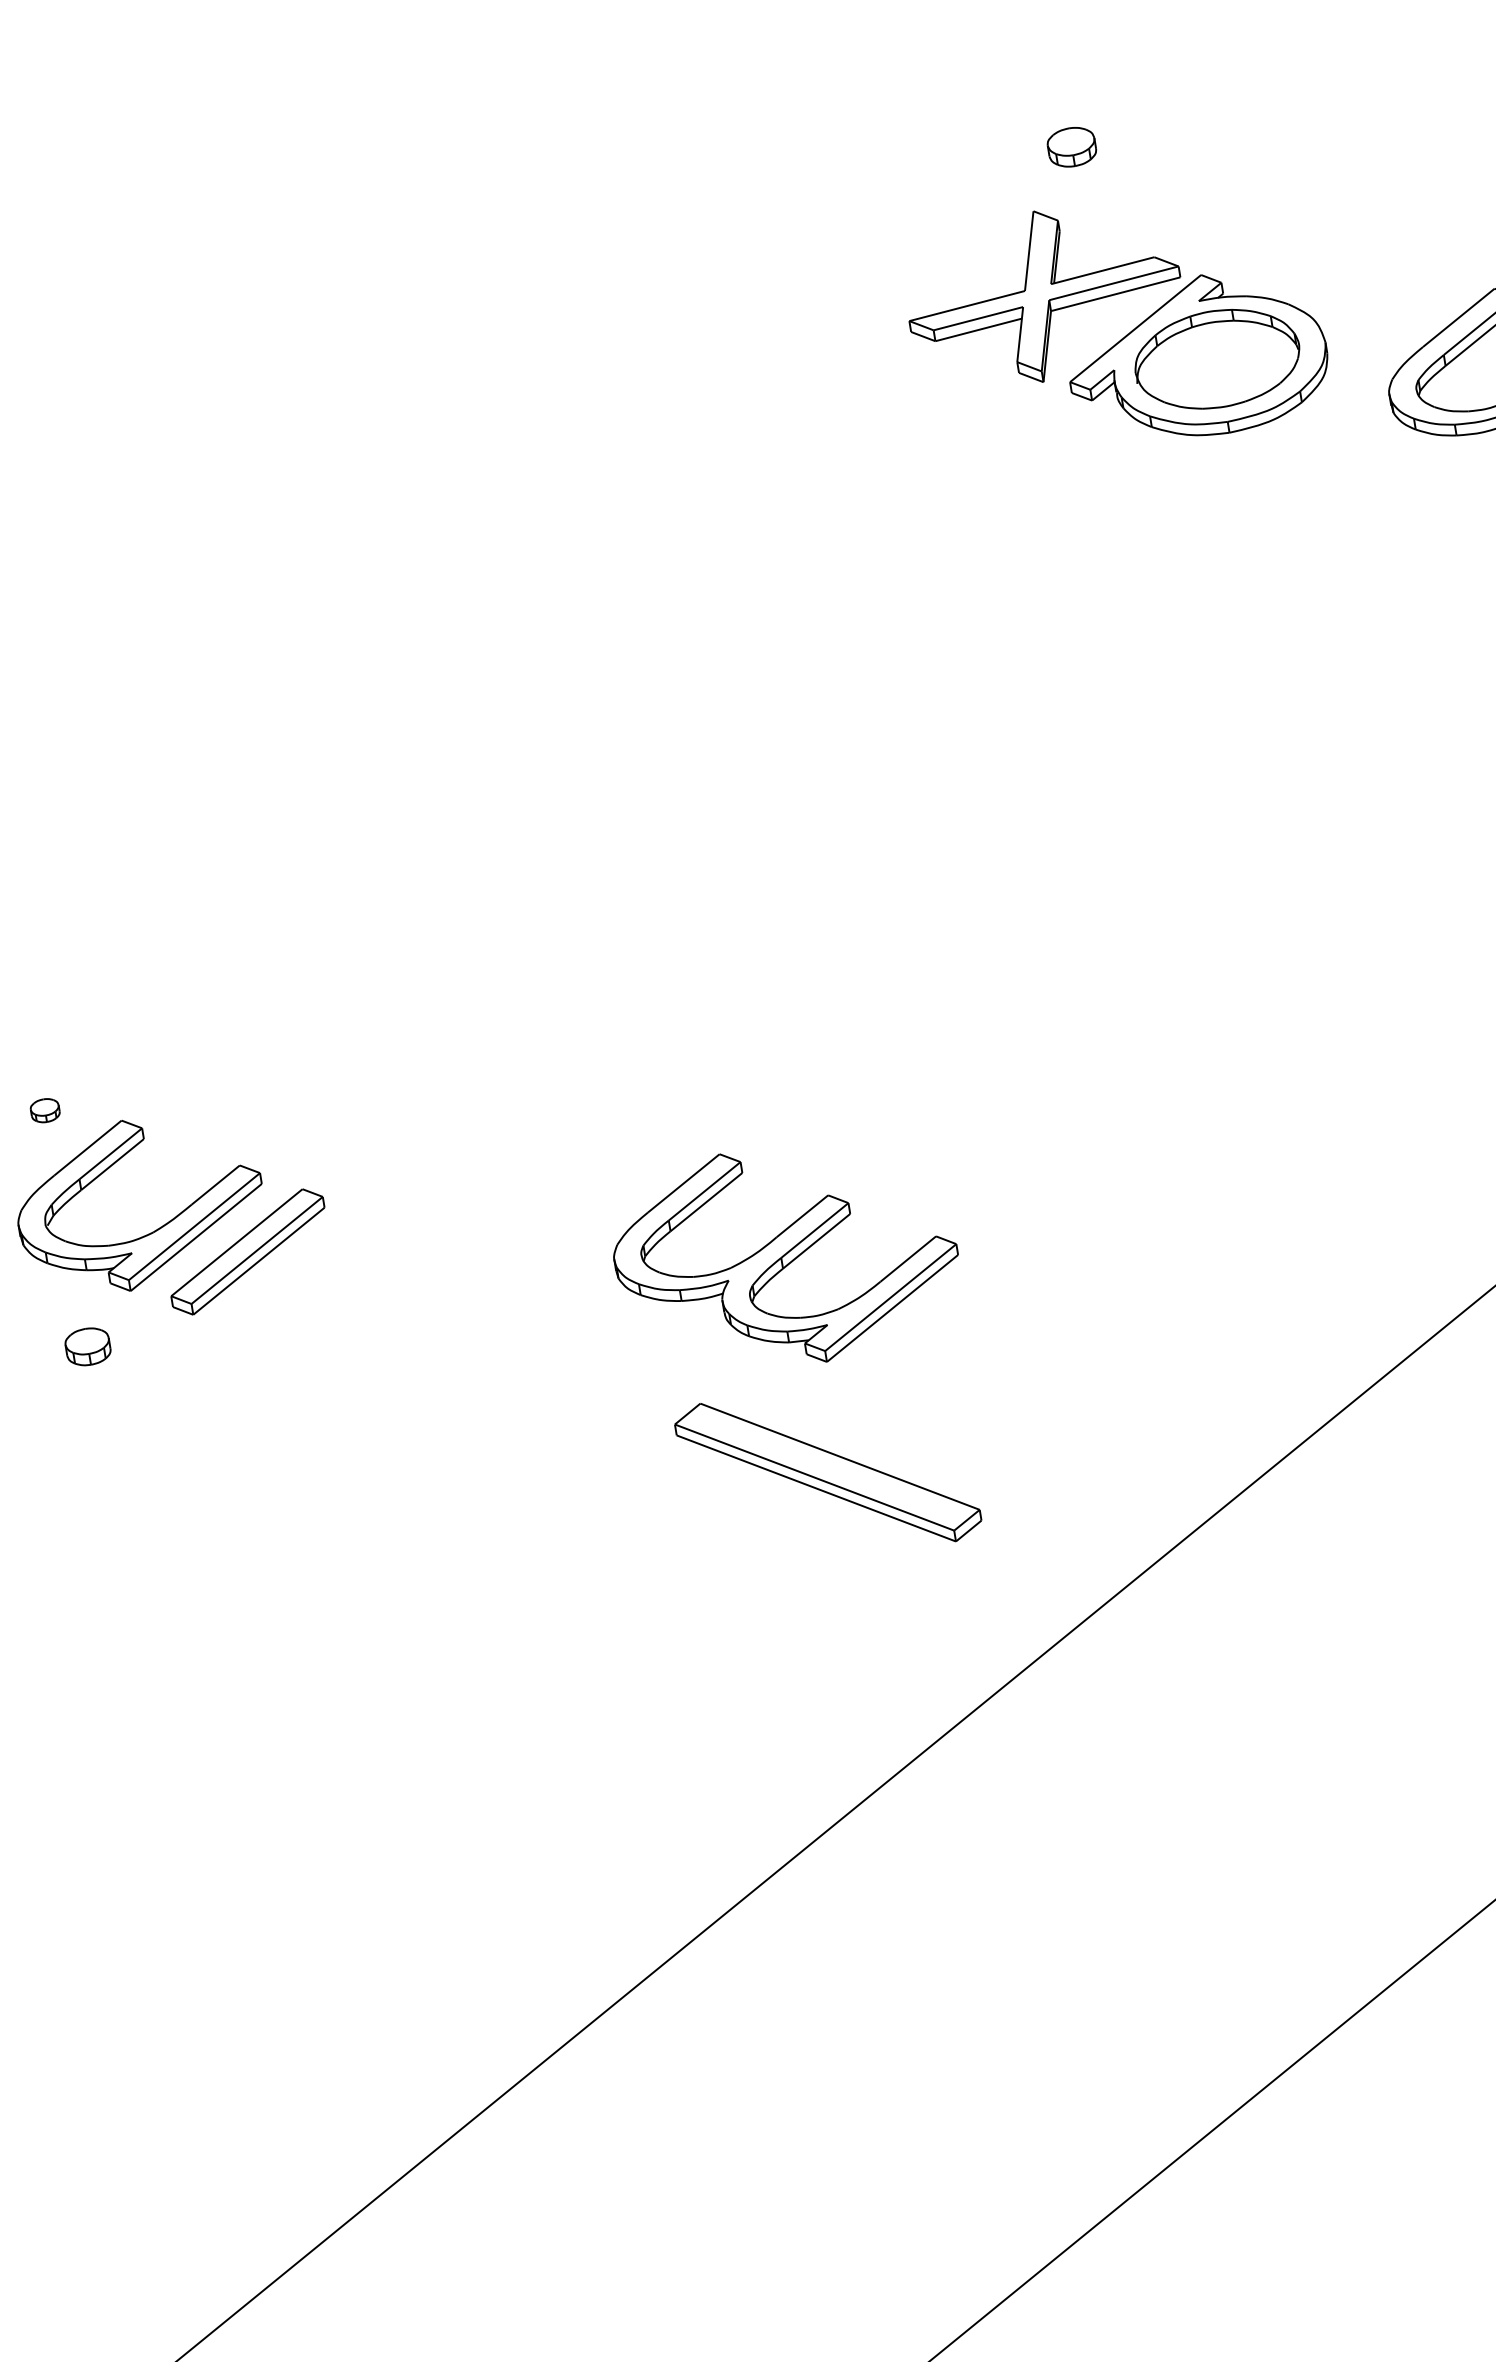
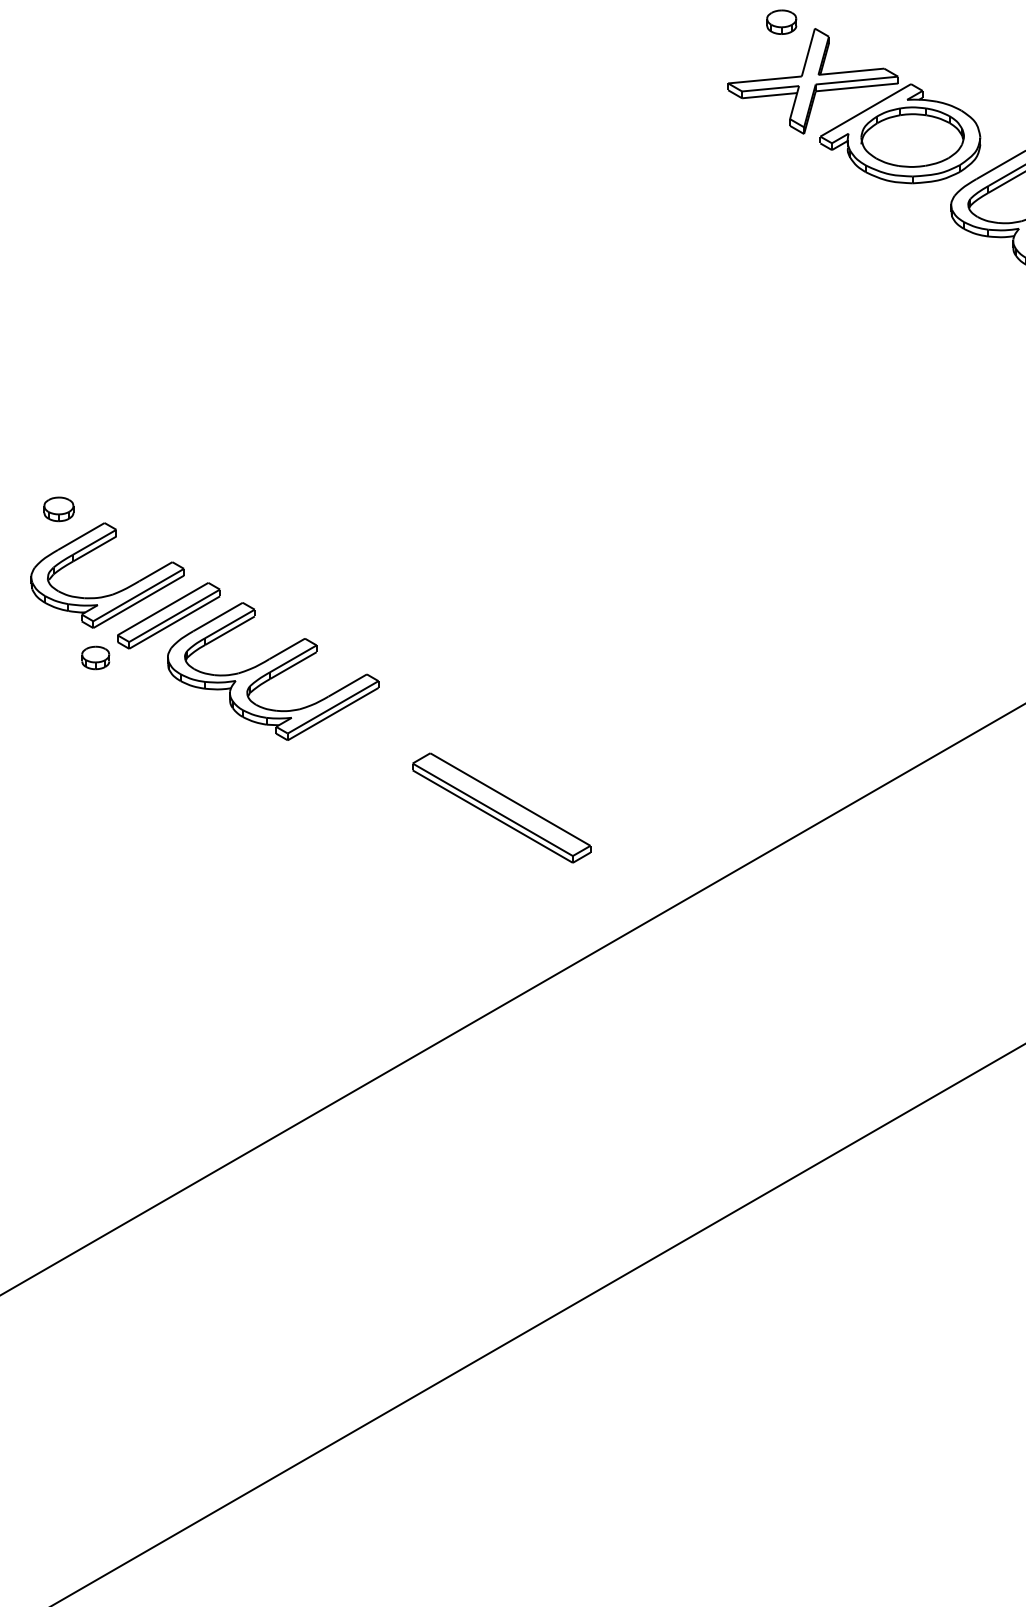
part: (1126, 333) -> (859, 112), moved
part: (44, 1110) -> (58, 509), size x1.67
part: (786, 1255) -> (273, 671), moved
part: (87, 1346) -> (95, 657), moved

